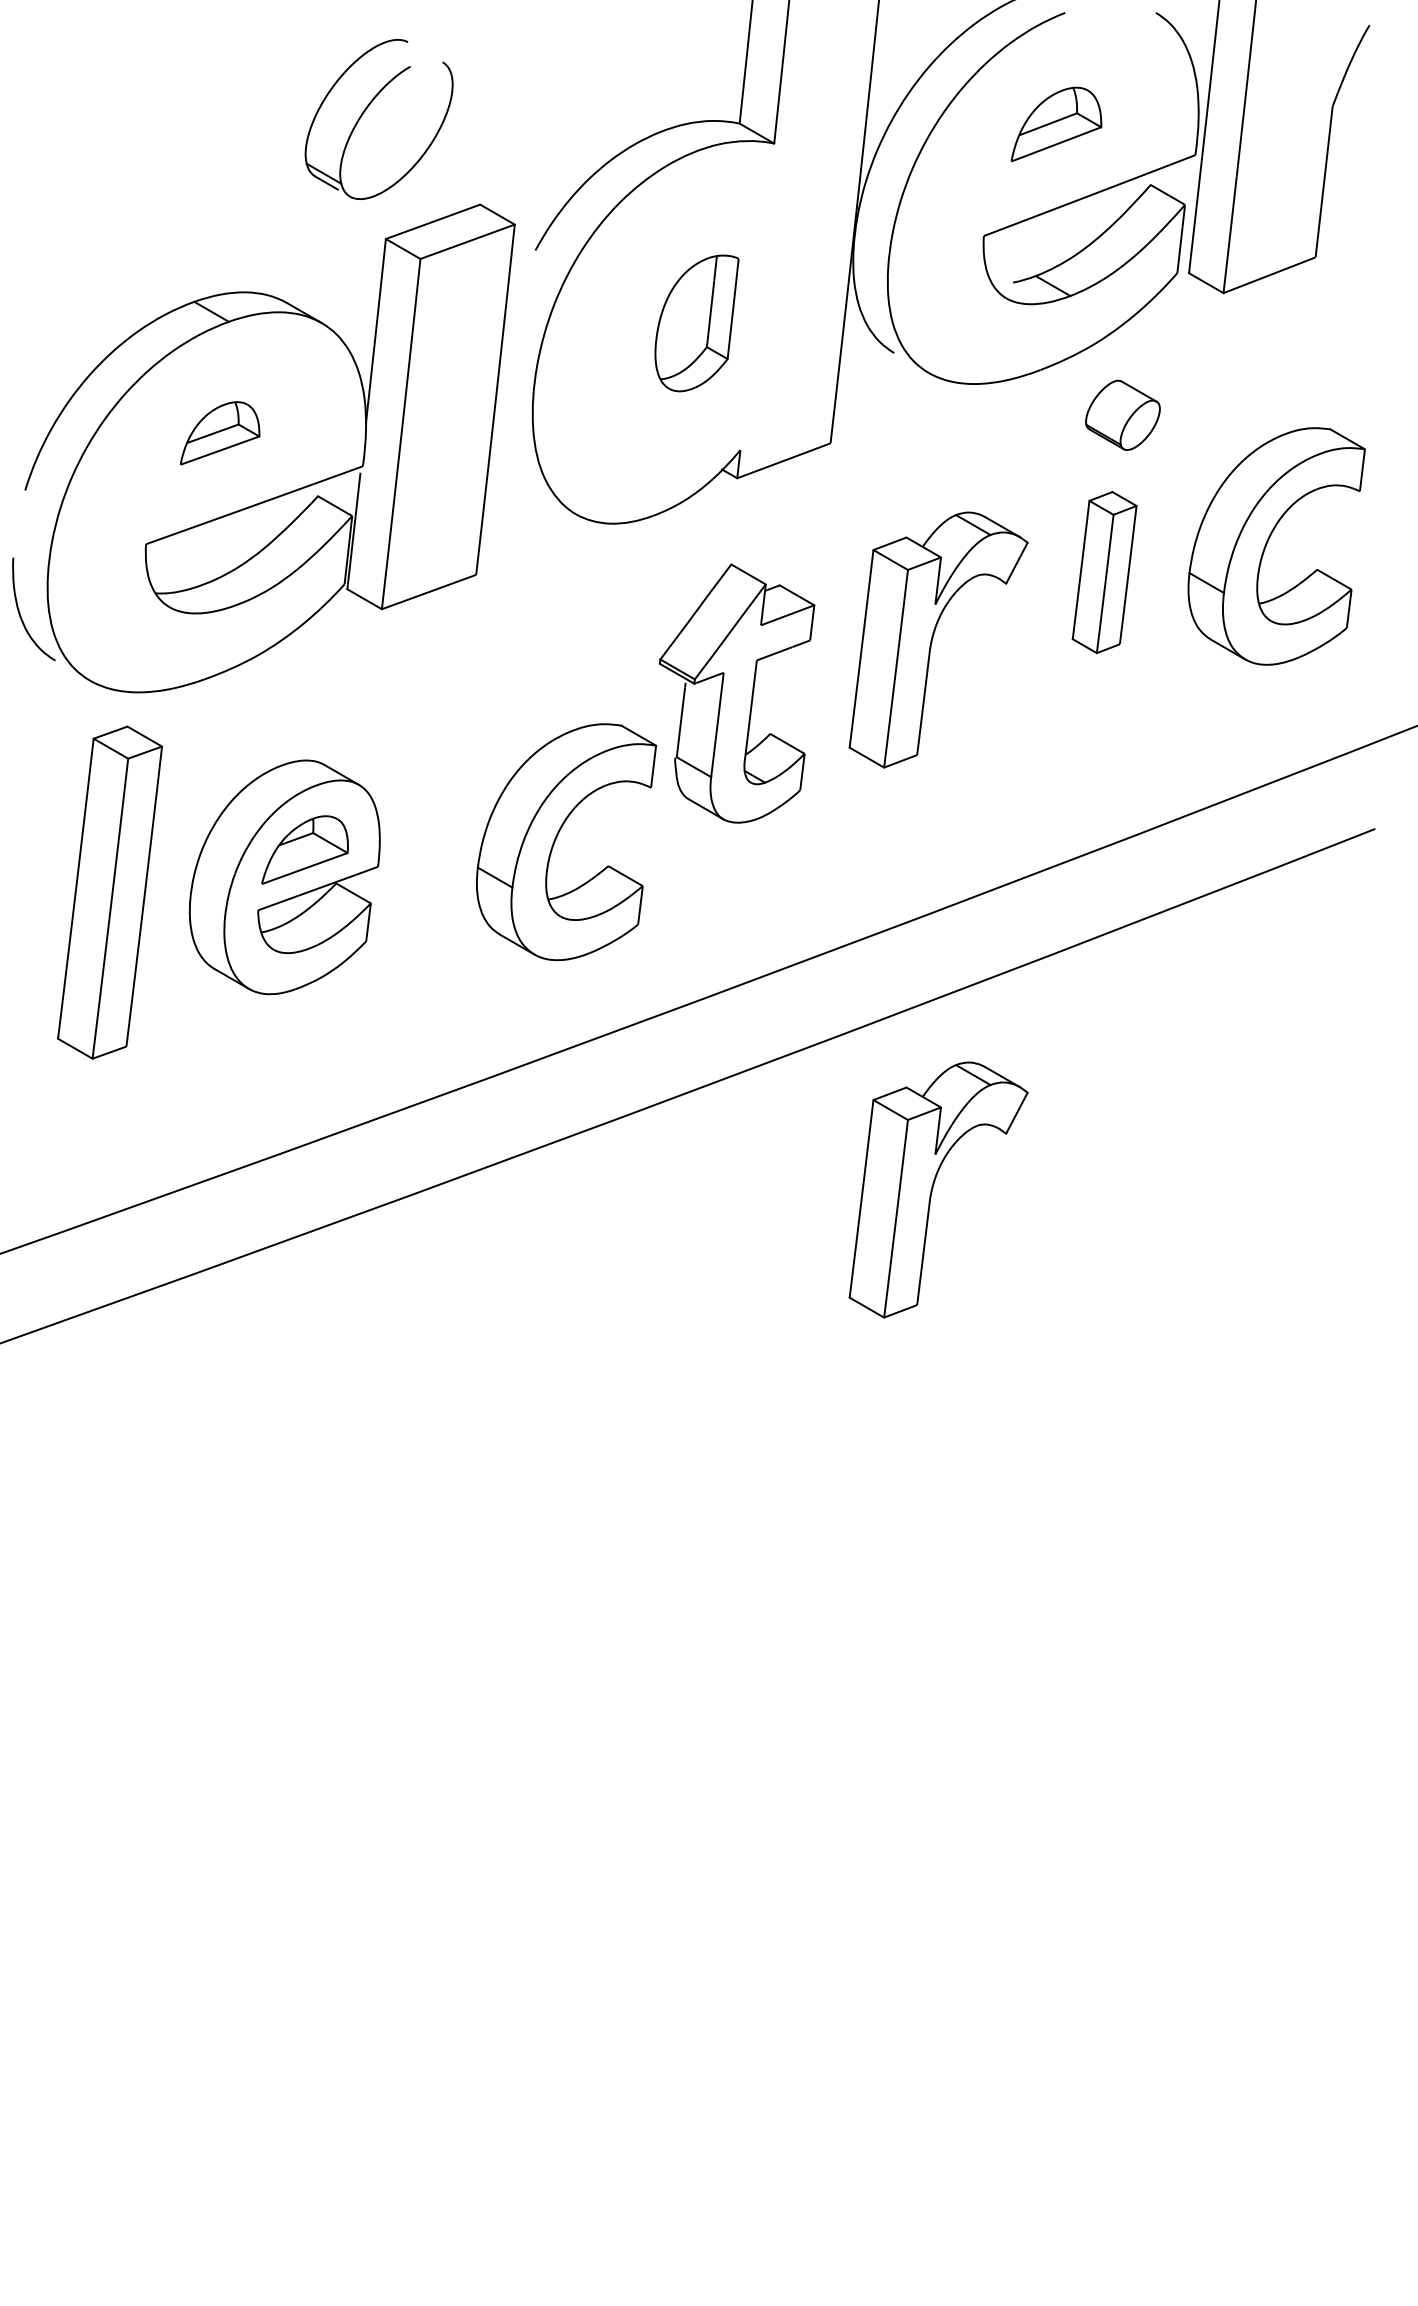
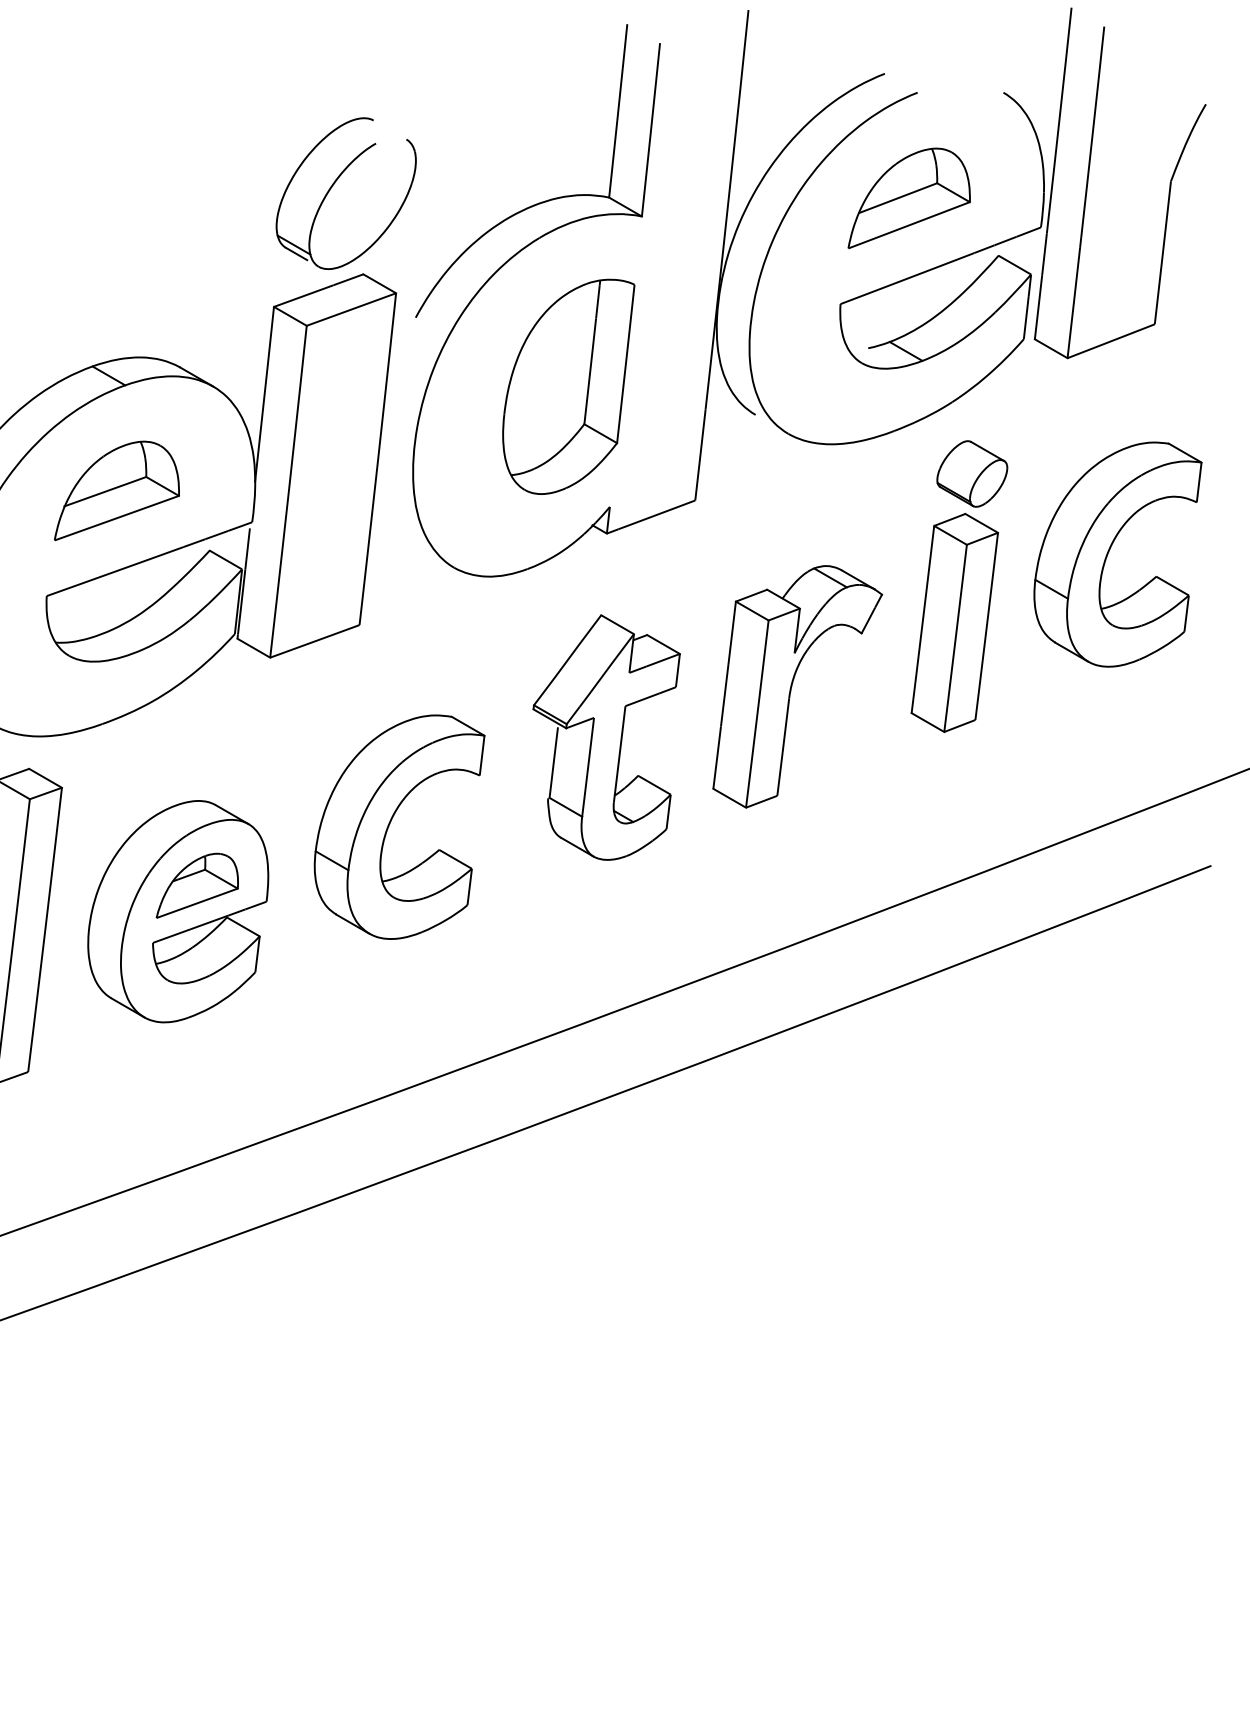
part: (366, 110) -> (334, 185), moved
part: (1056, 124) -> (909, 198), size x1.43
part: (696, 323) -> (568, 386), size x1.67
part: (219, 433) -> (116, 491), size x1.67
part: (1267, 544) -> (1109, 552), moved
part: (1104, 572) -> (954, 622), size x1.43
part: (557, 837) -> (391, 822), moved
part: (938, 1189) -> (797, 1207), removed

